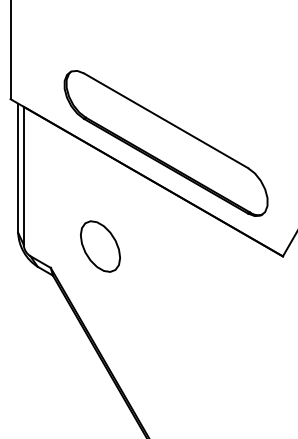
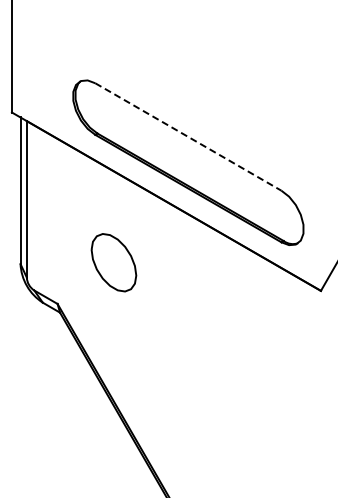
line: (166, 121) -> (188, 137), solid -> dashed
part: (100, 246) -> (113, 262), moved

